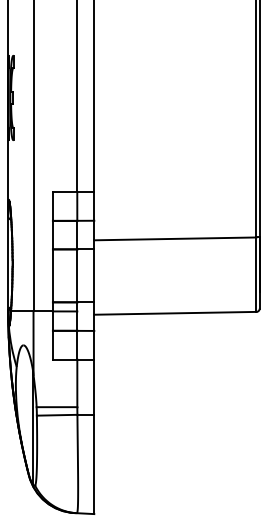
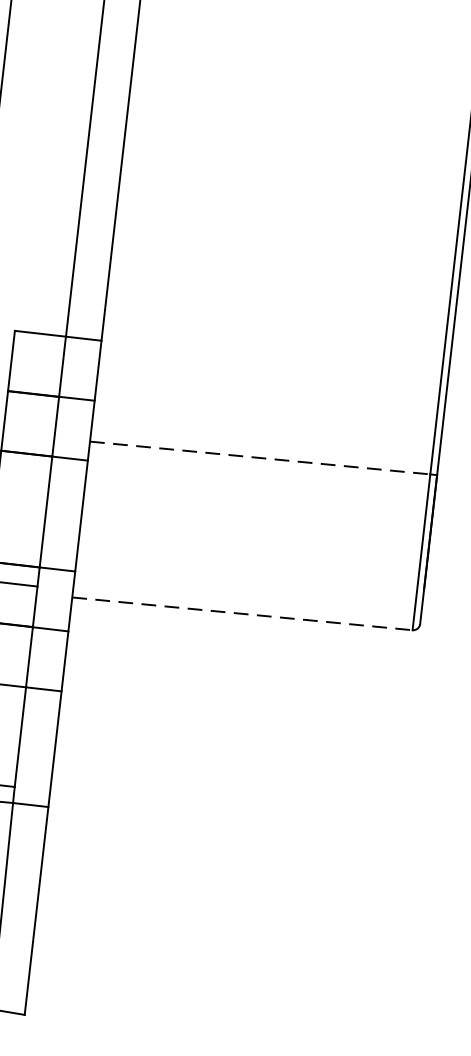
line: (175, 238) -> (260, 457), solid -> dashed
line: (175, 313) -> (242, 614), solid -> dashed

